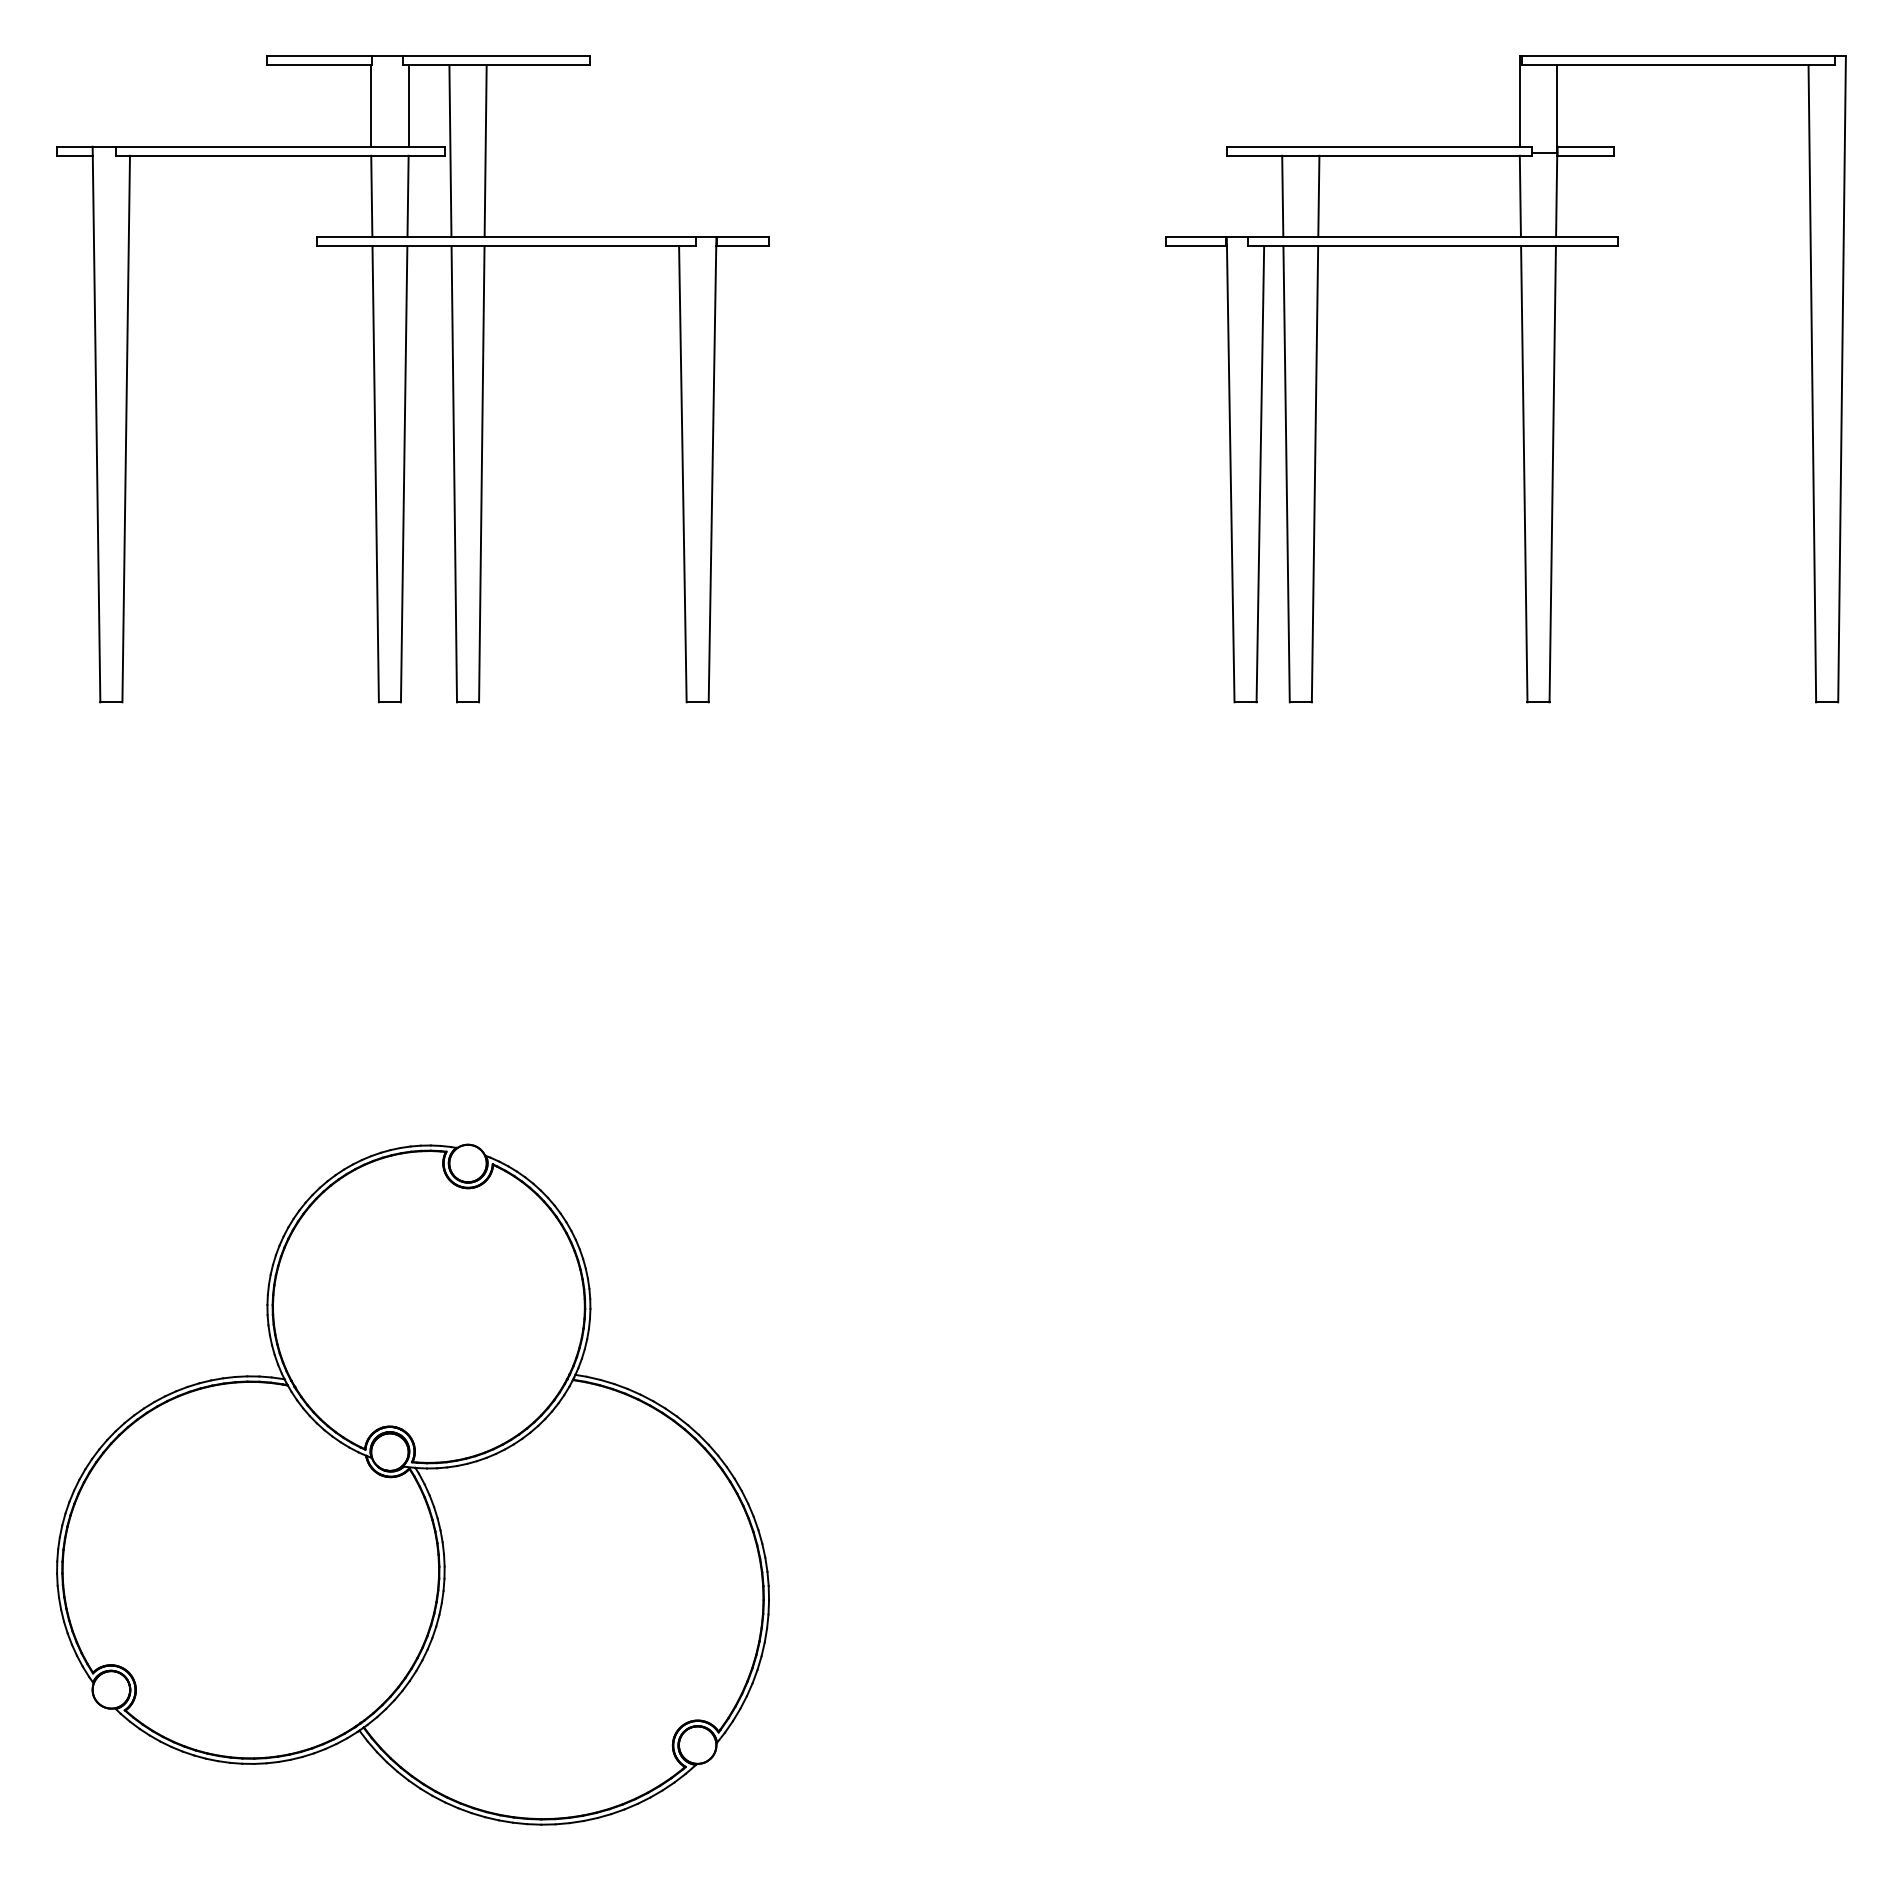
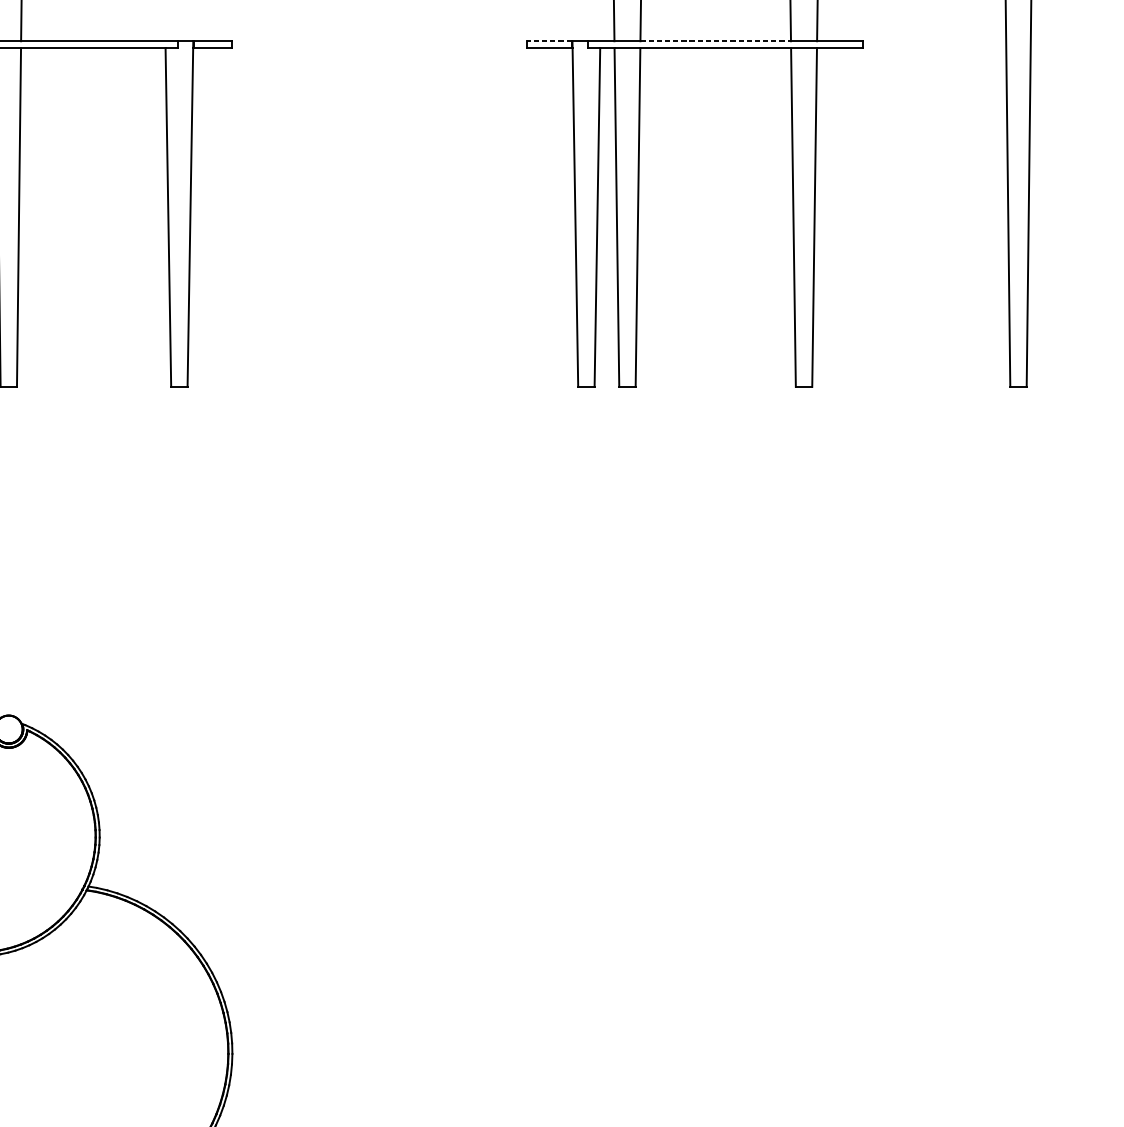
line: (1195, 237) -> (549, 41), solid -> dashed
line: (1420, 237) -> (716, 41), solid -> dashed

